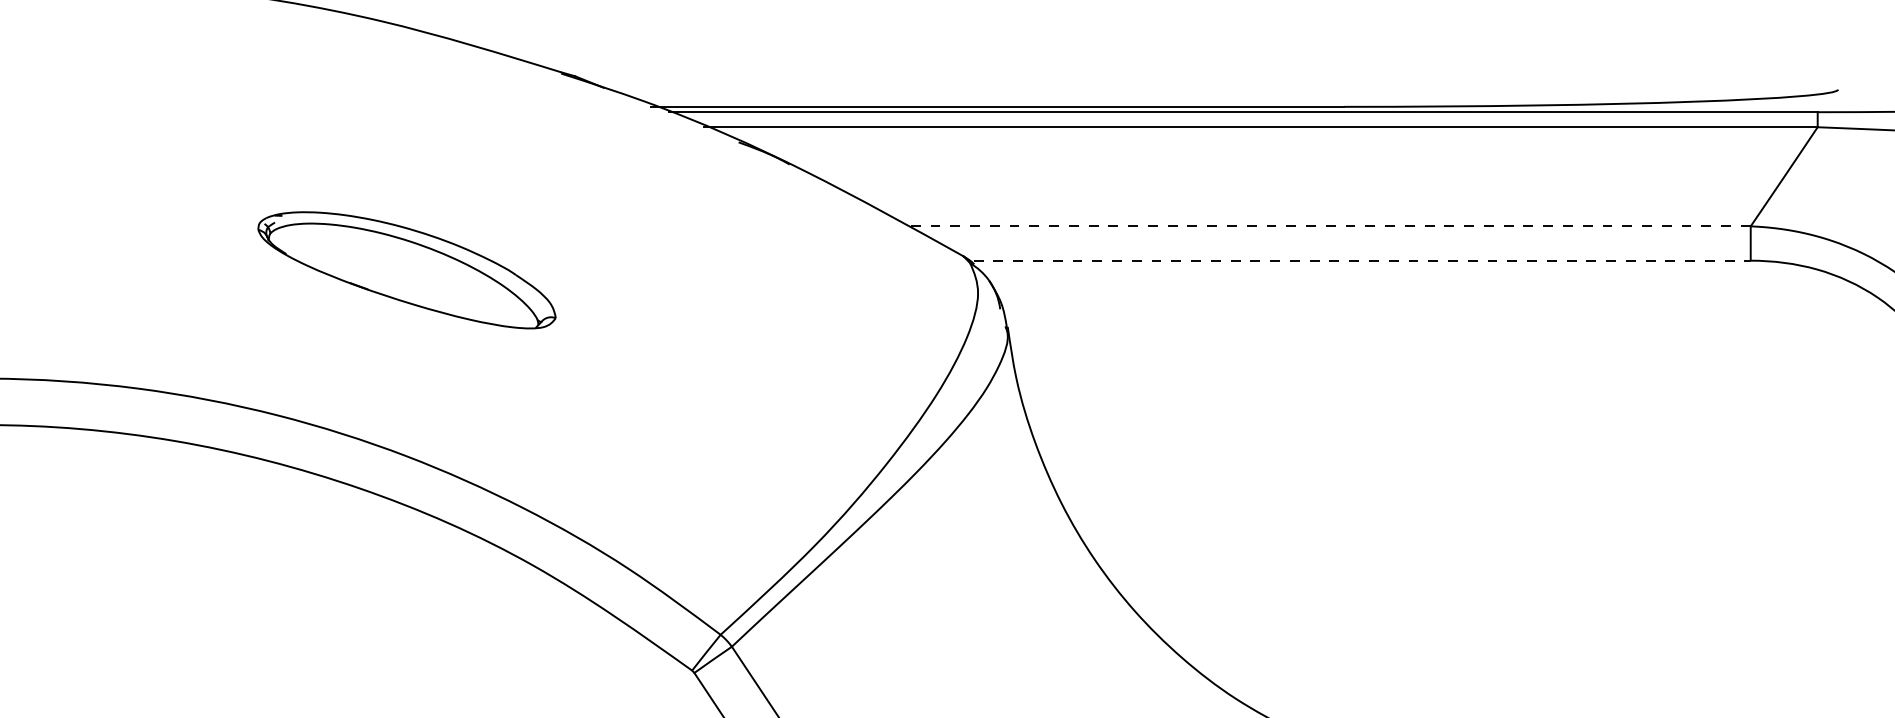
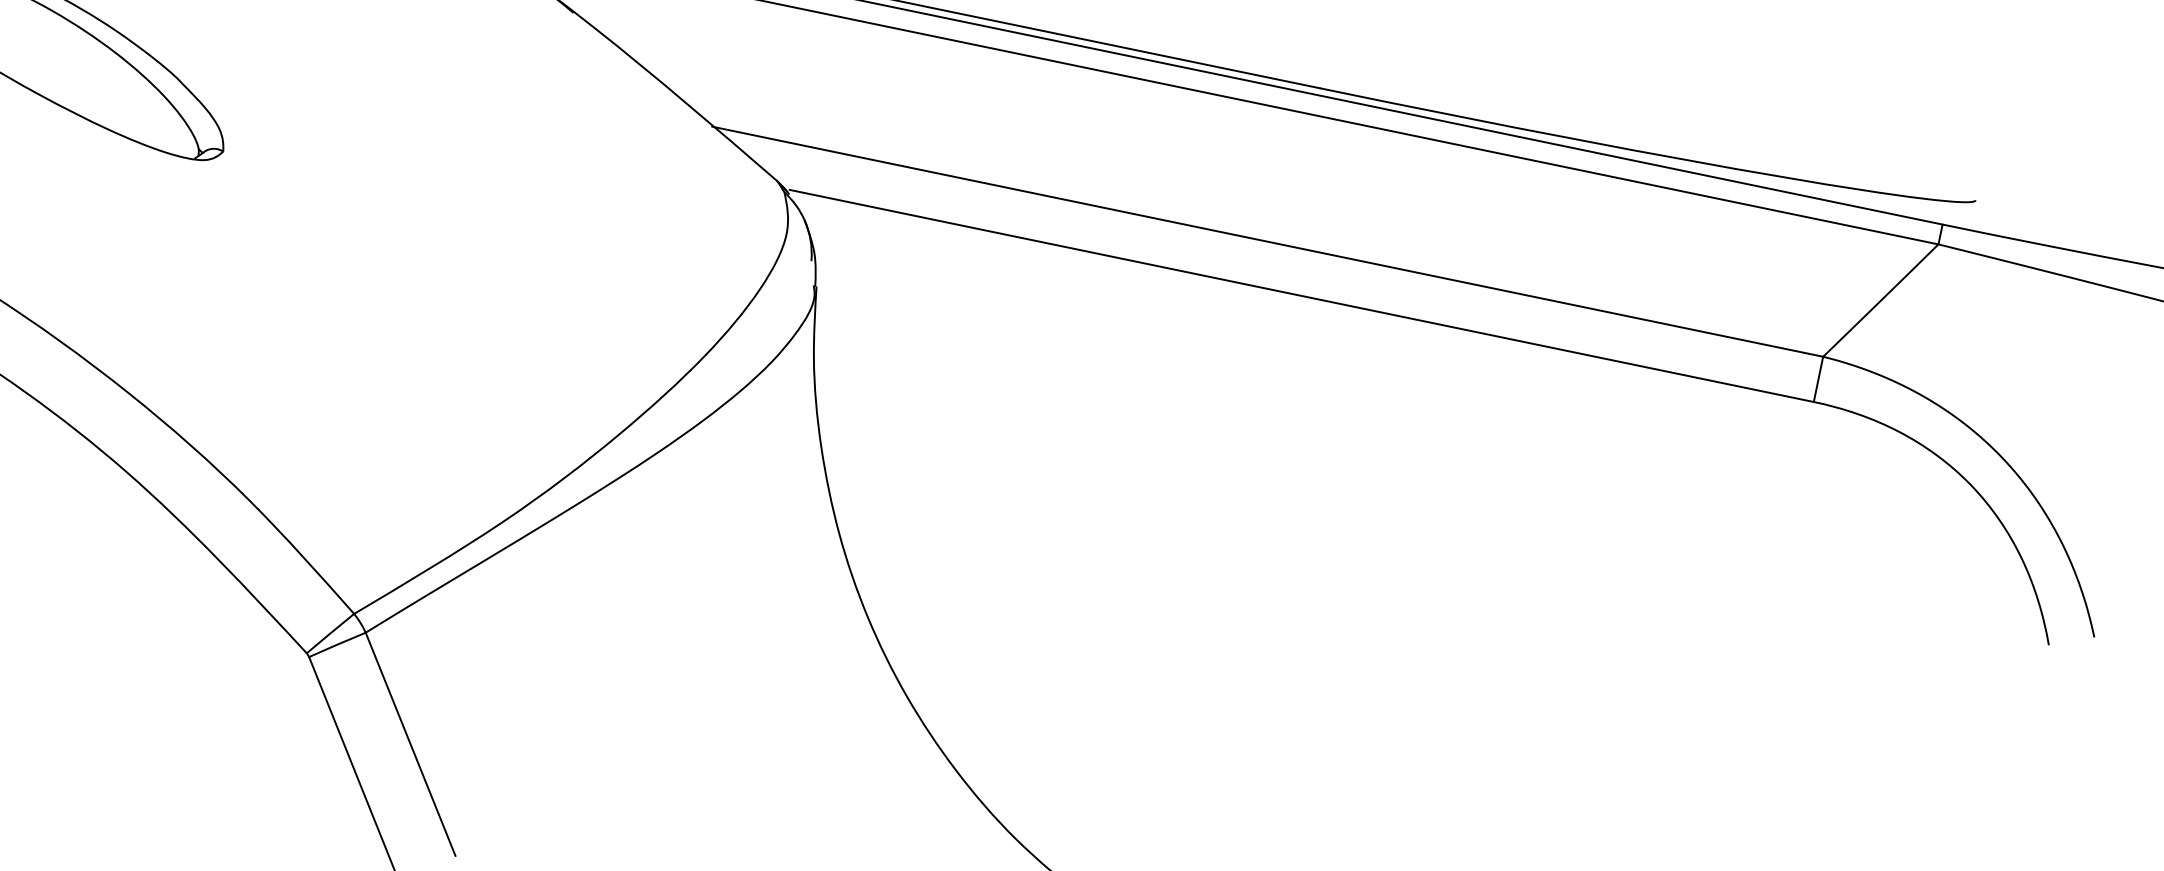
line: (1328, 226) -> (1266, 241), dashed -> solid
line: (1362, 260) -> (1302, 295), dashed -> solid

